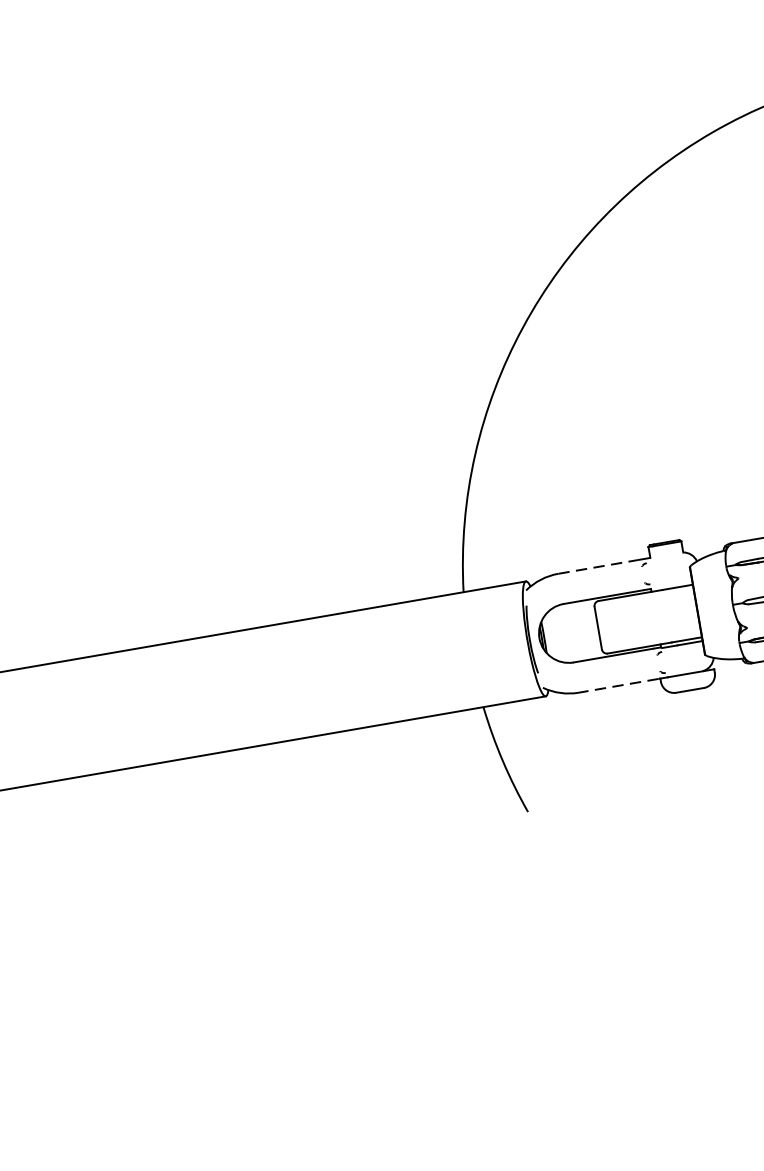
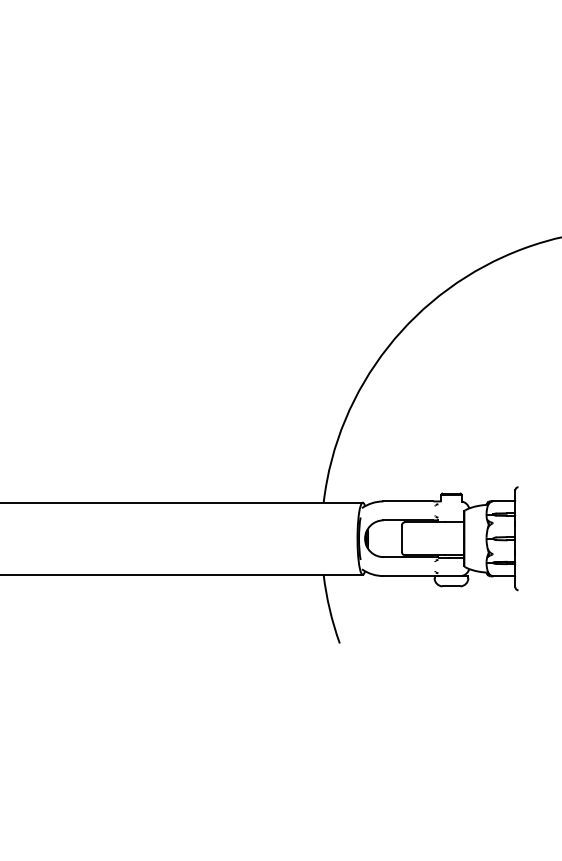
line: (598, 567) -> (408, 501), dashed -> solid
line: (617, 686) -> (407, 576), dashed -> solid

